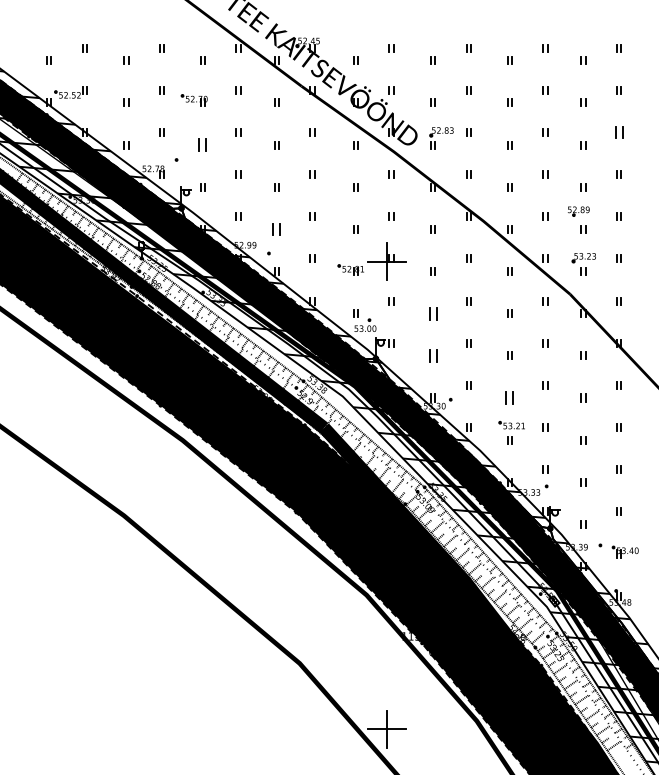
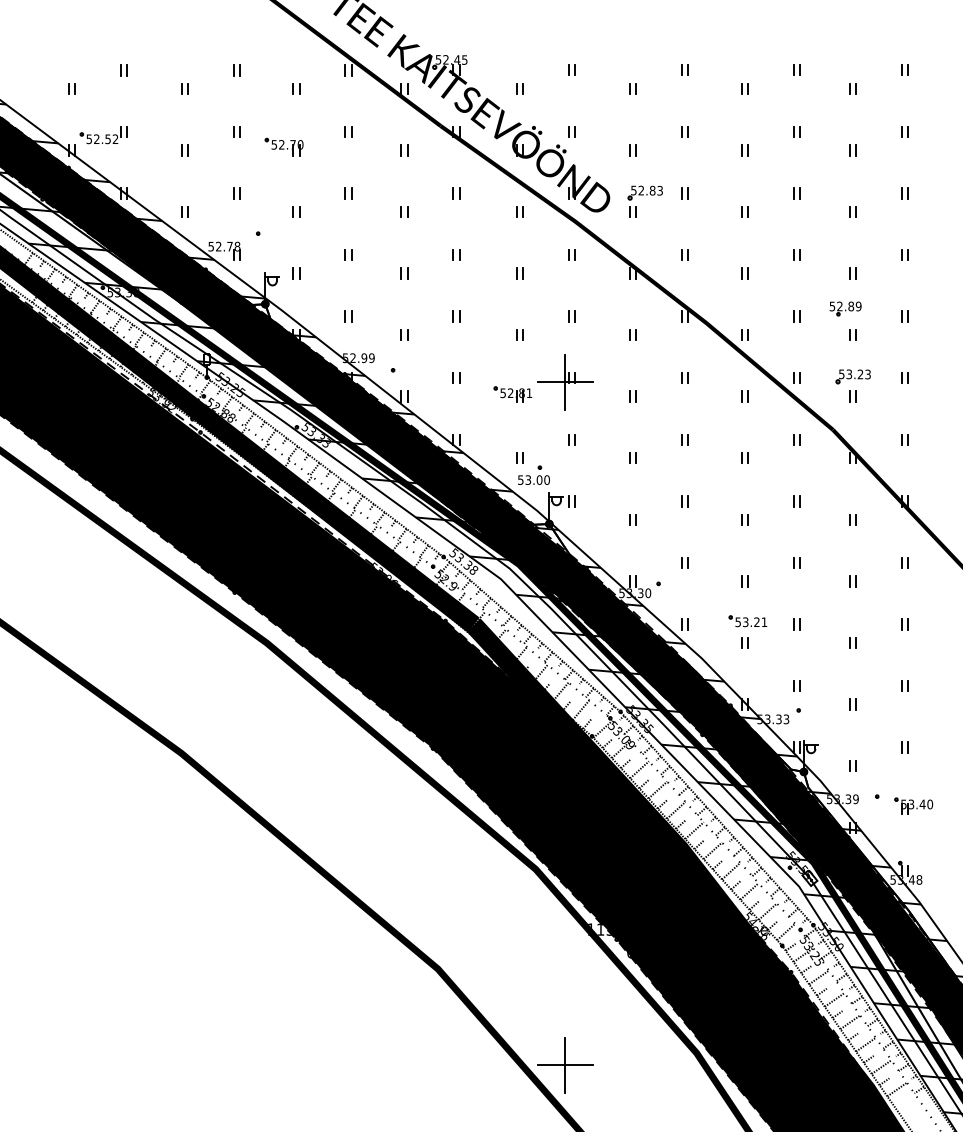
part: (618, 132) -> (903, 193), size x0.62
part: (202, 145) -> (296, 212), size x0.62
part: (276, 229) -> (404, 335), size x0.62
part: (432, 313) -> (631, 457), size x0.62
part: (432, 355) -> (631, 519), size x0.62
part: (509, 397) -> (744, 580), size x0.62

